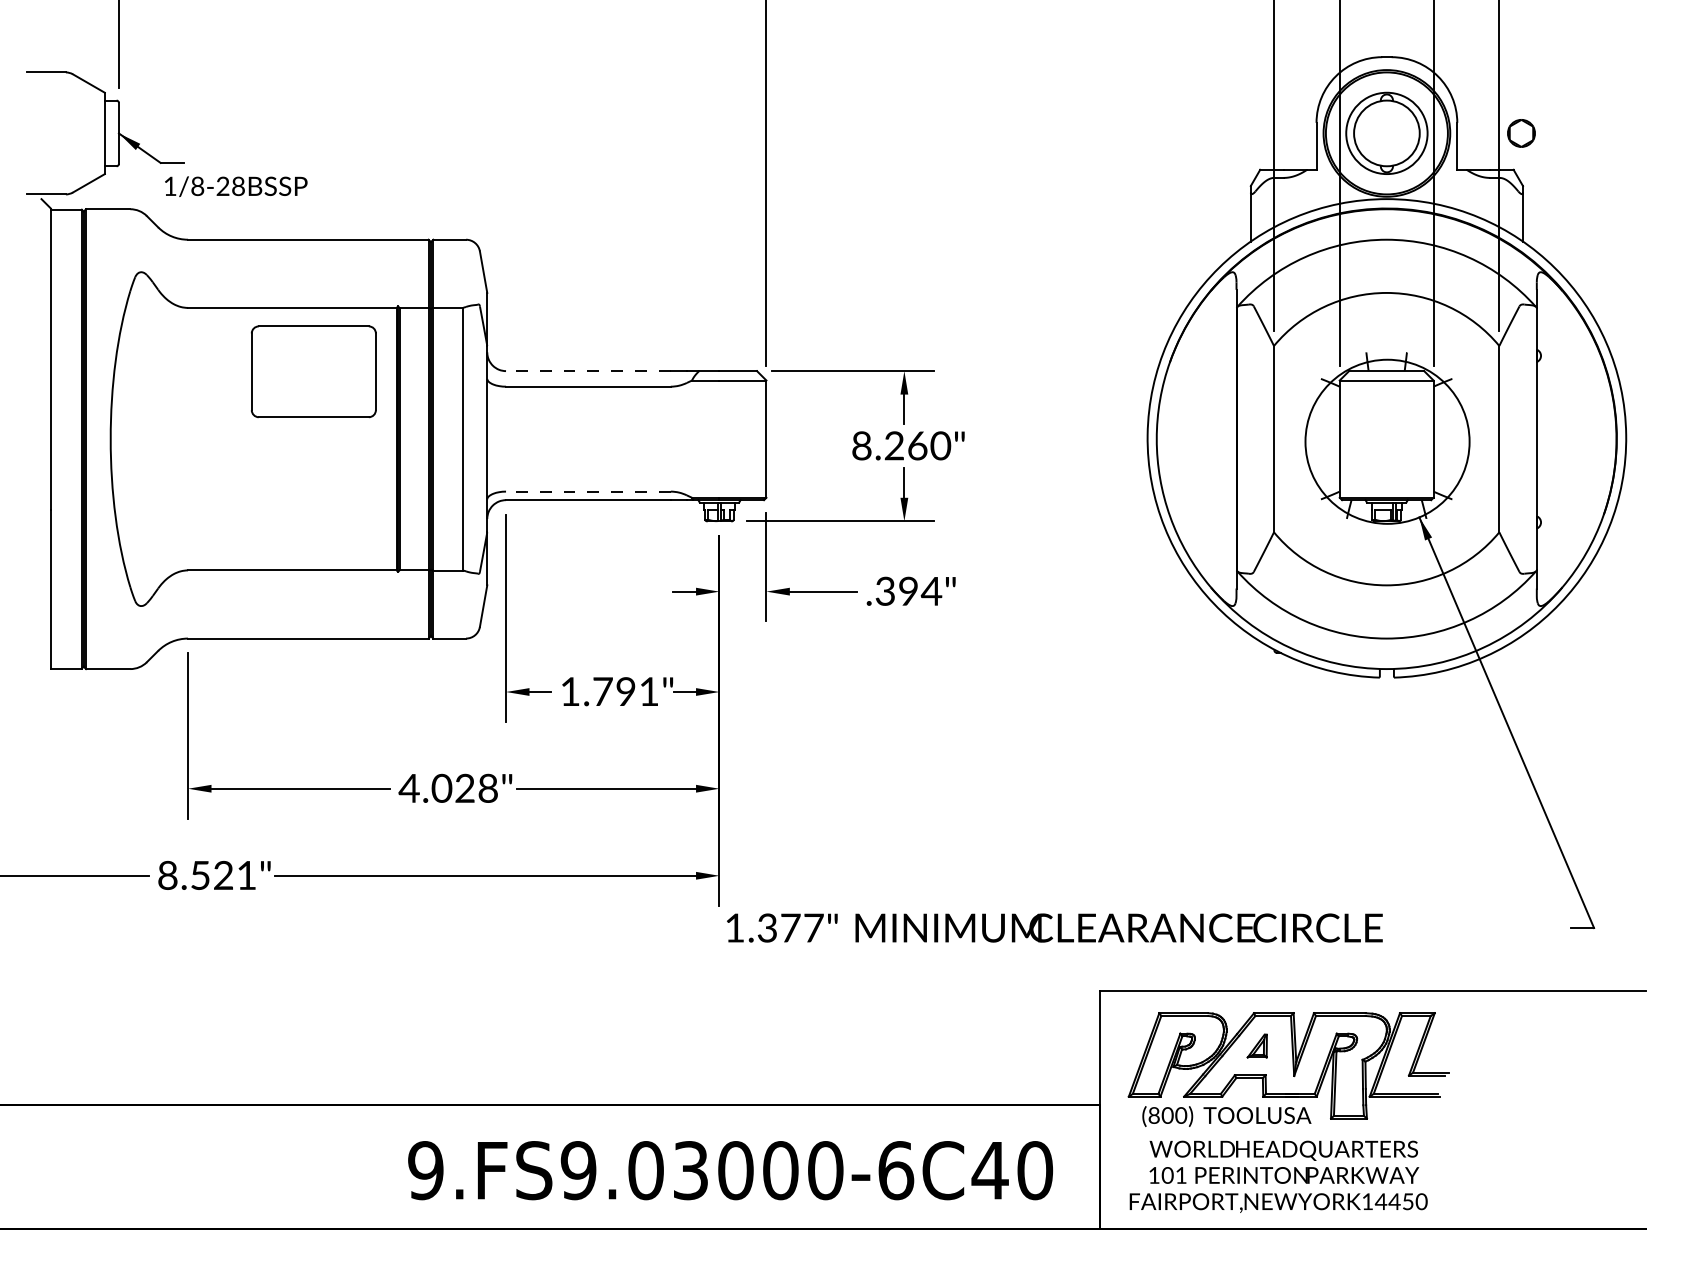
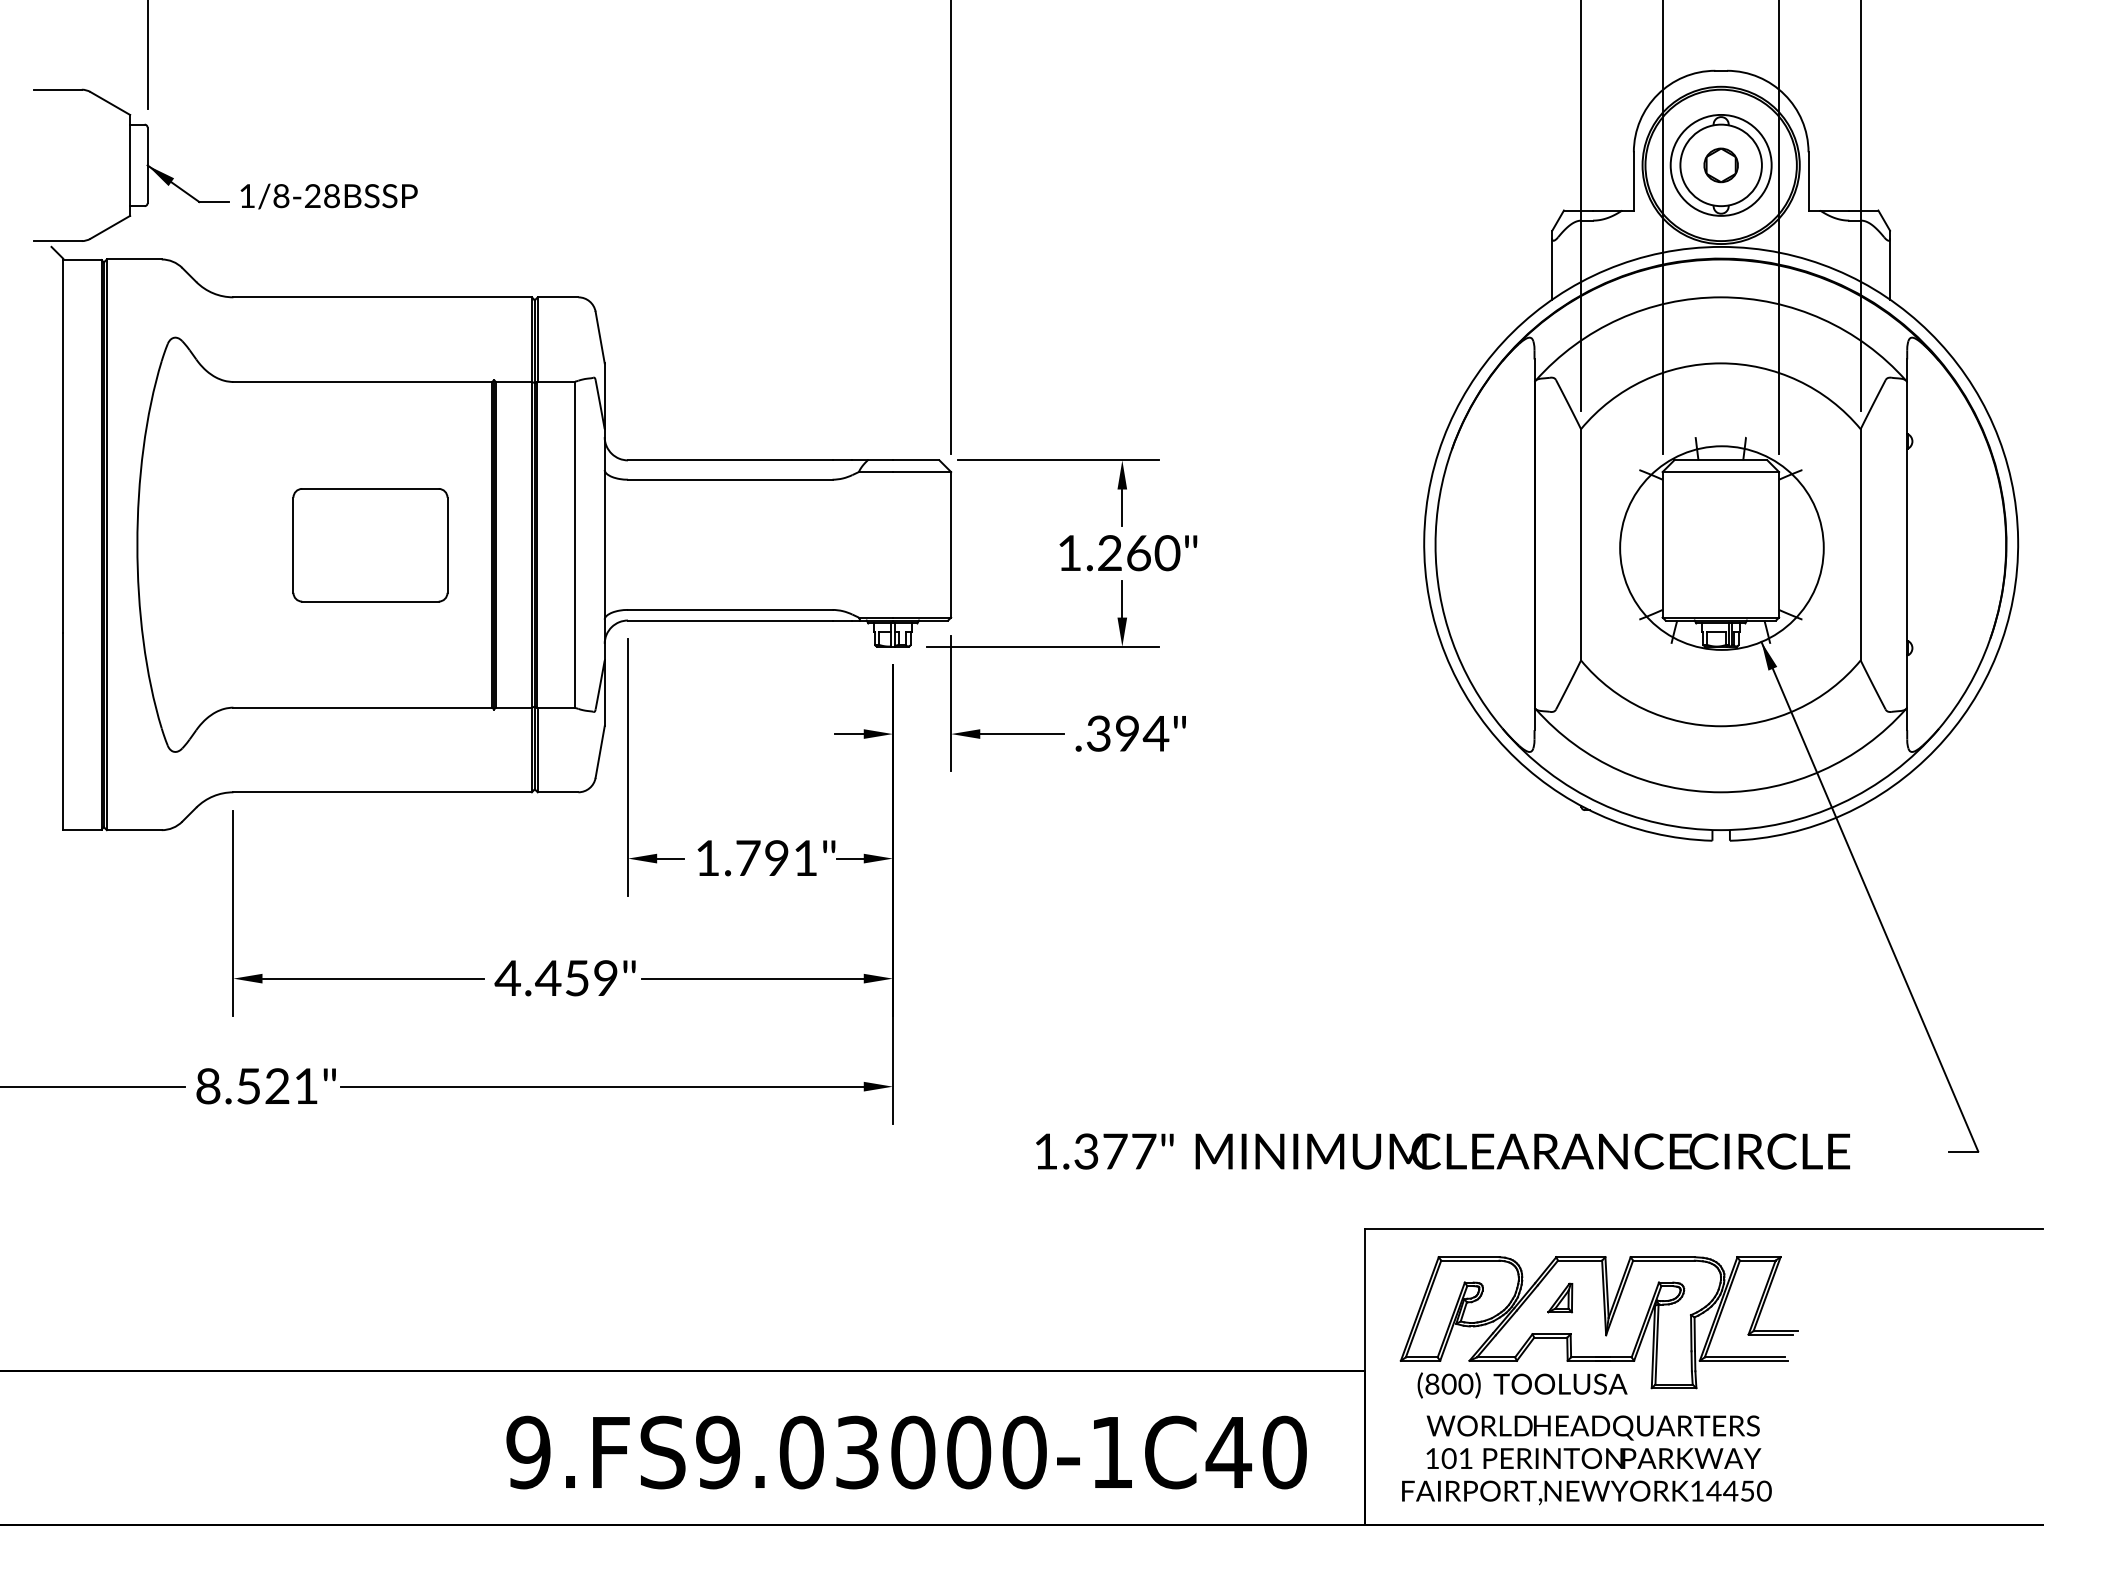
part: (1520, 133) -> (1720, 165), moved
text: (235, 186) -> (328, 196), moved
line: (587, 371) -> (729, 460), dashed -> solid
part: (313, 372) -> (370, 545), moved
text: (861, 446) -> (1069, 553), 8.260" -> 1.260"
line: (587, 491) -> (729, 609), dashed -> solid
text: (463, 788) -> (575, 978), 4.028" -> 4.459"
text: (1054, 928) -> (1442, 1151), moved
text: (896, 1170) -> (1112, 1452), 9.FS9.03000-6C40 -> 9.FS9.03000-1C40

